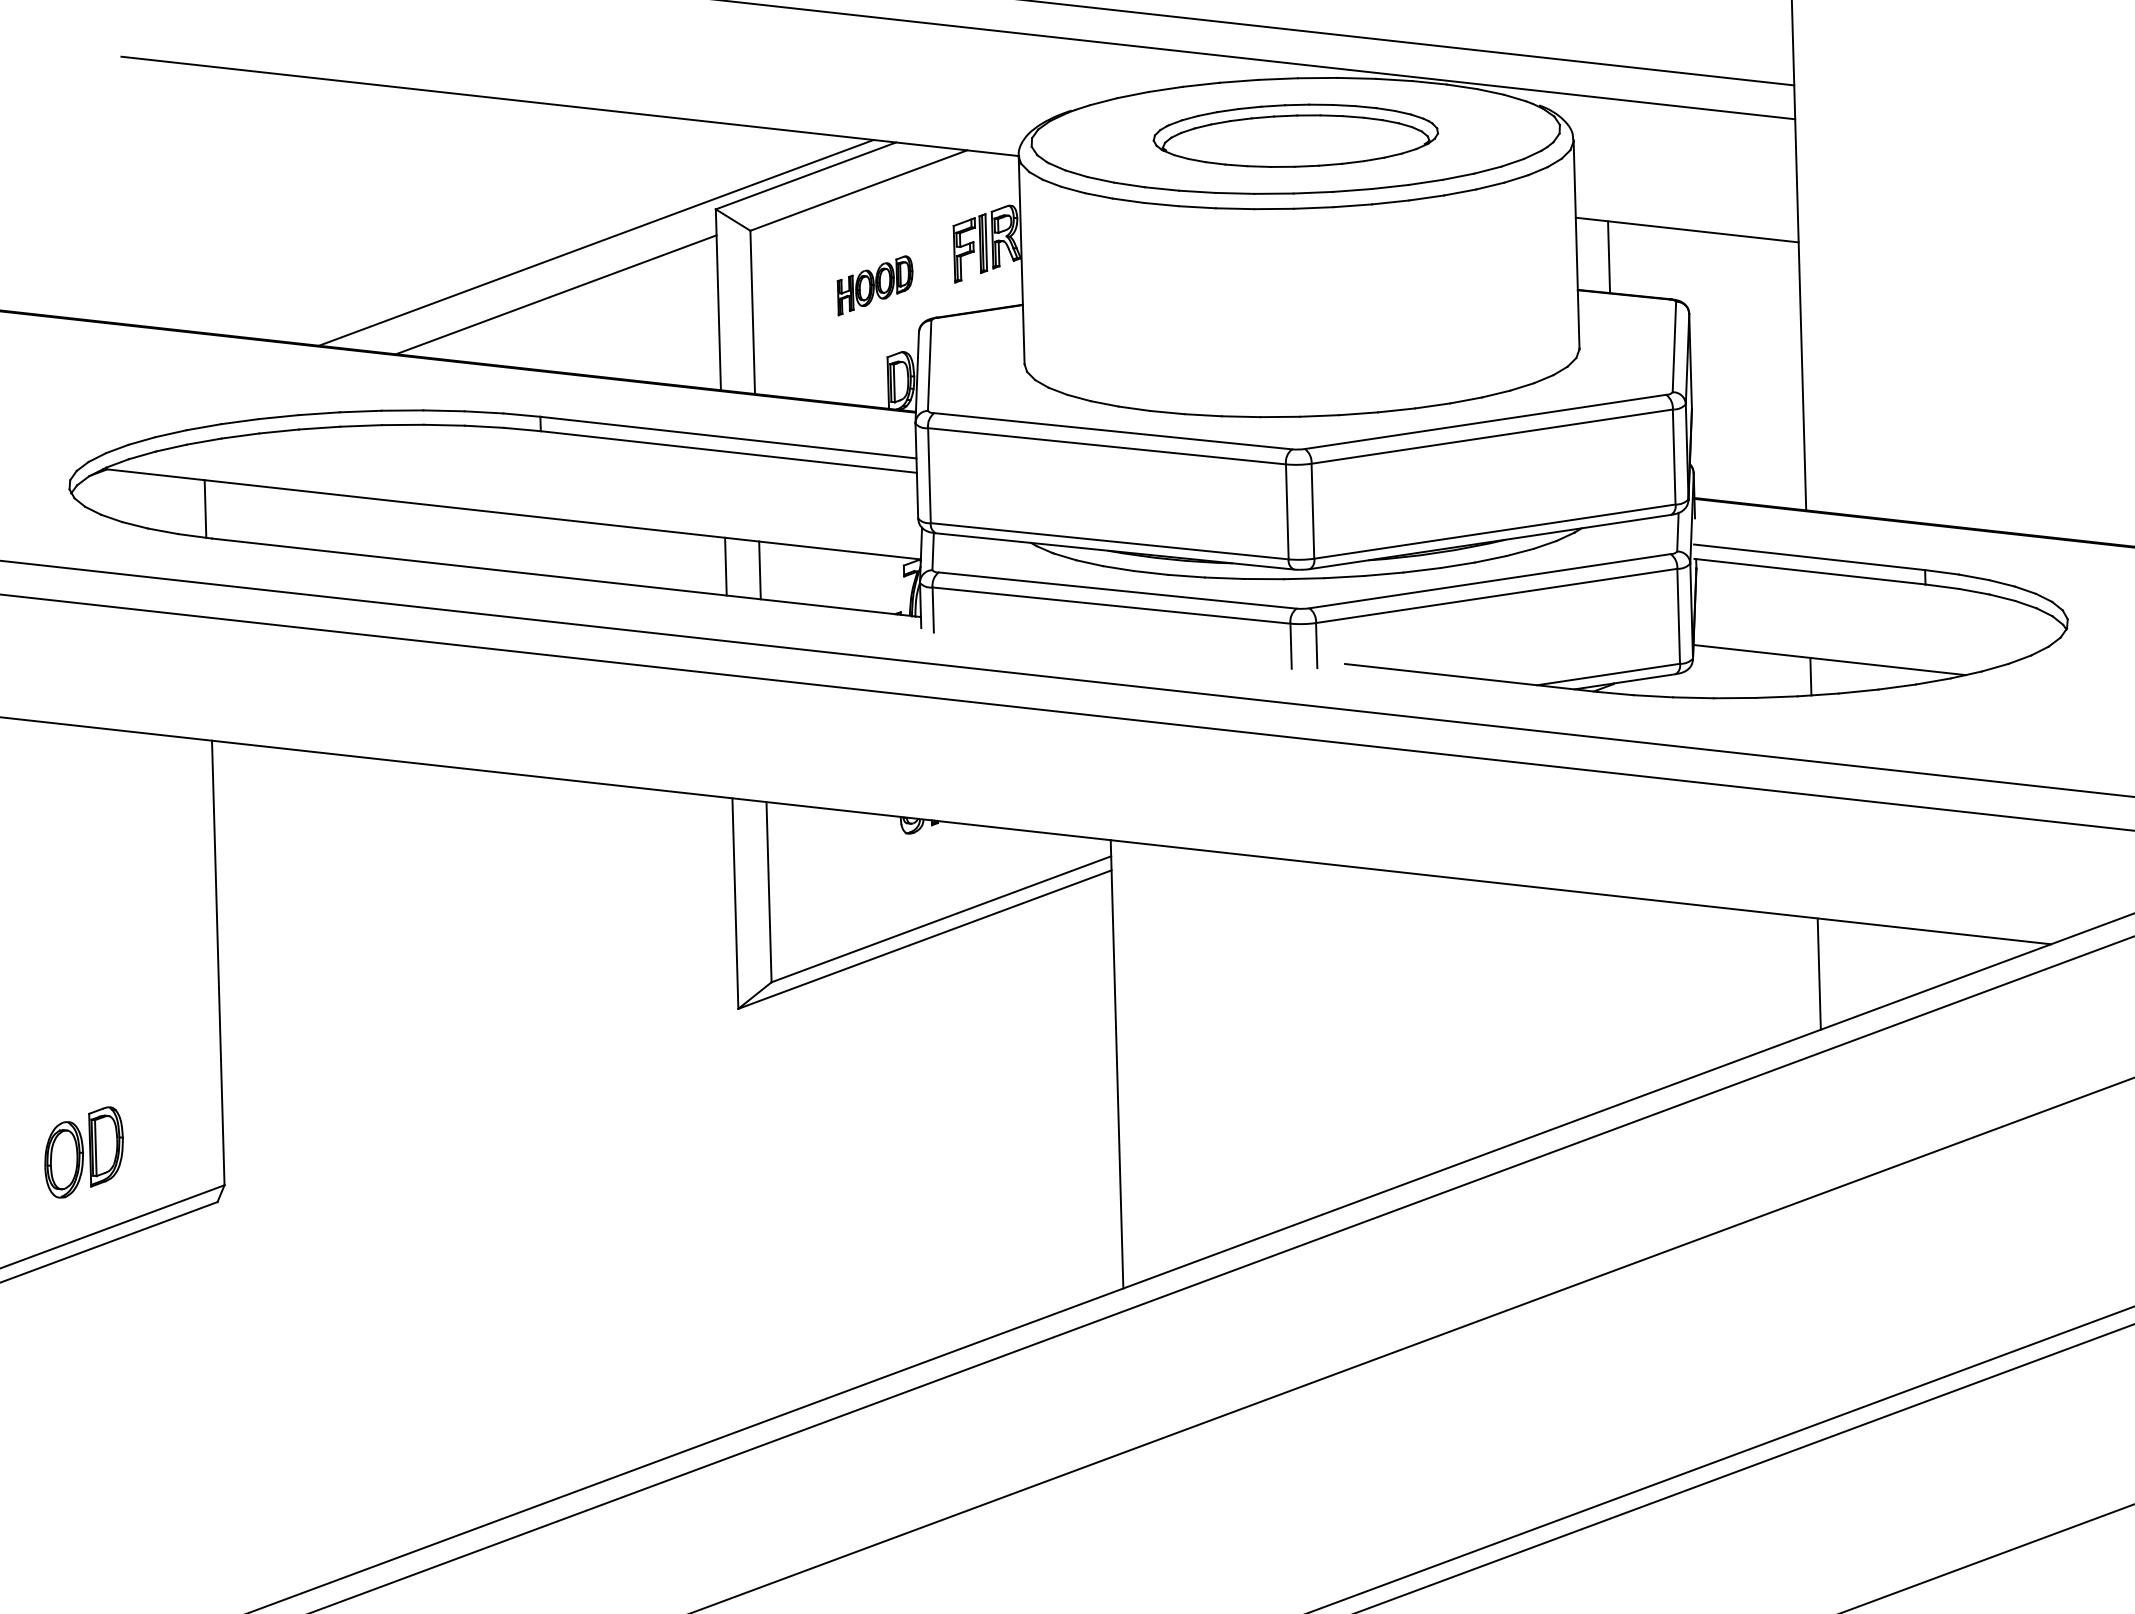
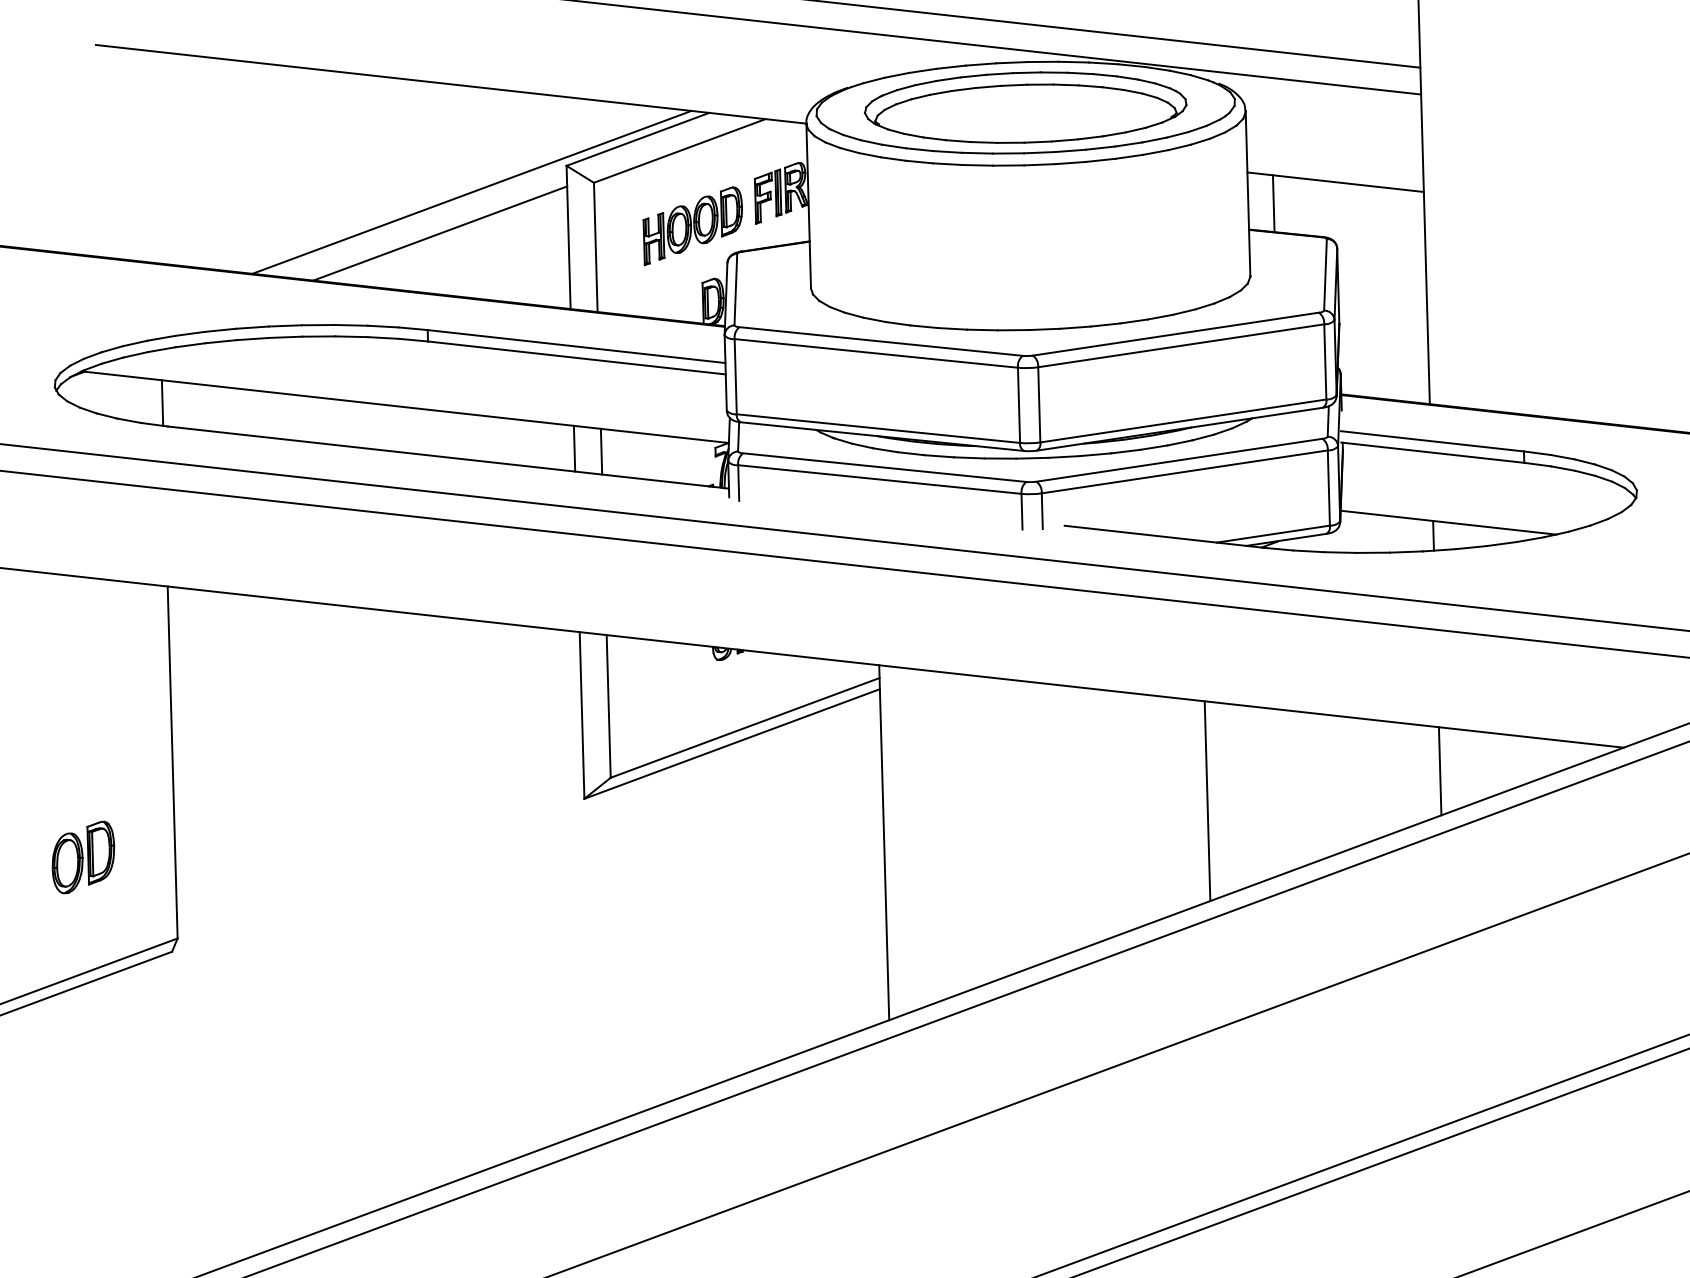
part: (1295, 135) -> (1025, 107), size x1.43
part: (874, 285) -> (692, 226), size x1.67
line: (1525, 1012) -> (1207, 801), added
part: (84, 1152) -> (83, 857), moved

